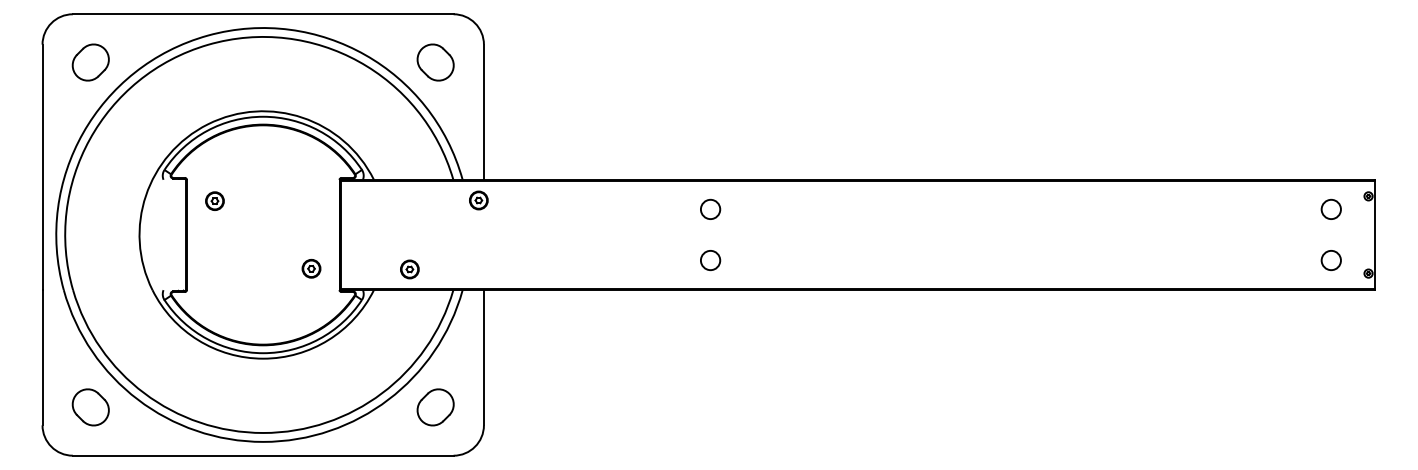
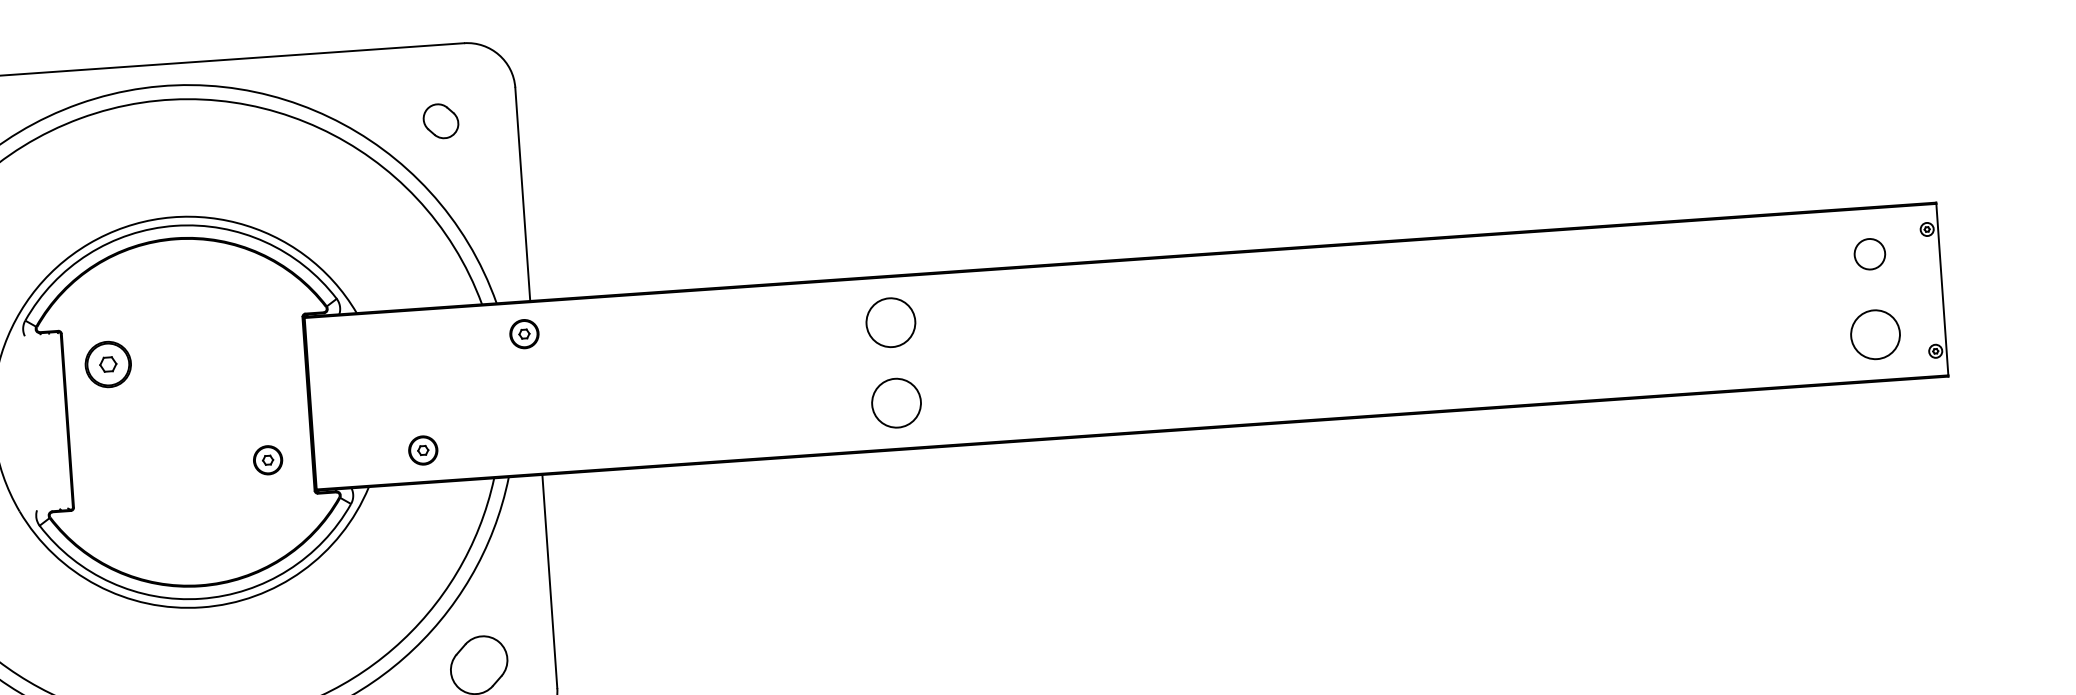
part: (435, 62) -> (440, 121), size x0.6
part: (214, 200) -> (107, 363), size x1.6
circle: (710, 209) -> (890, 322), size x1.6
circle: (710, 260) -> (896, 403), size x1.6
circle: (1330, 260) -> (1874, 334), size x1.6

